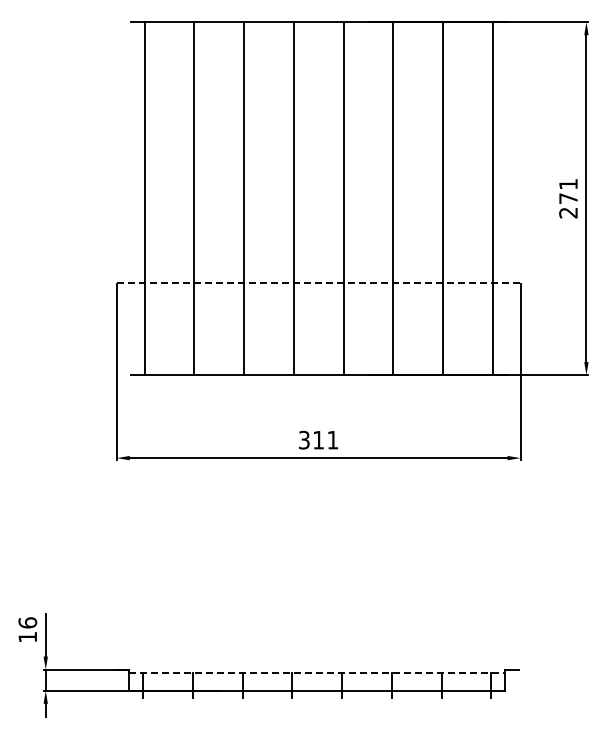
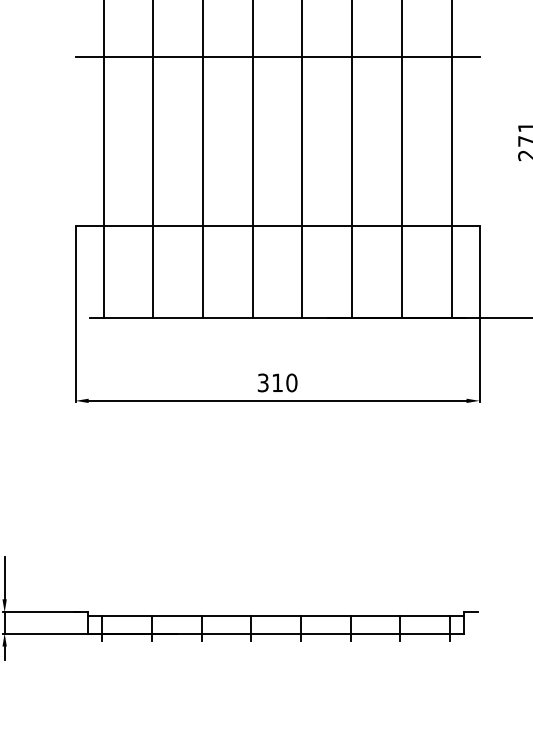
line: (318, 113) -> (277, 56), added
line: (318, 283) -> (277, 226), dashed -> solid
text: (332, 439) -> (291, 382), 311 -> 310
line: (317, 673) -> (276, 616), dashed -> solid

